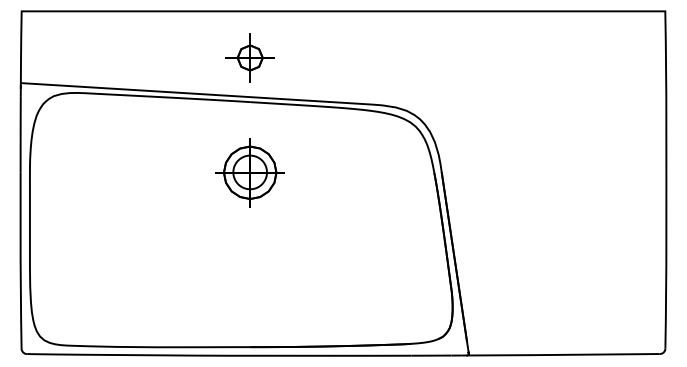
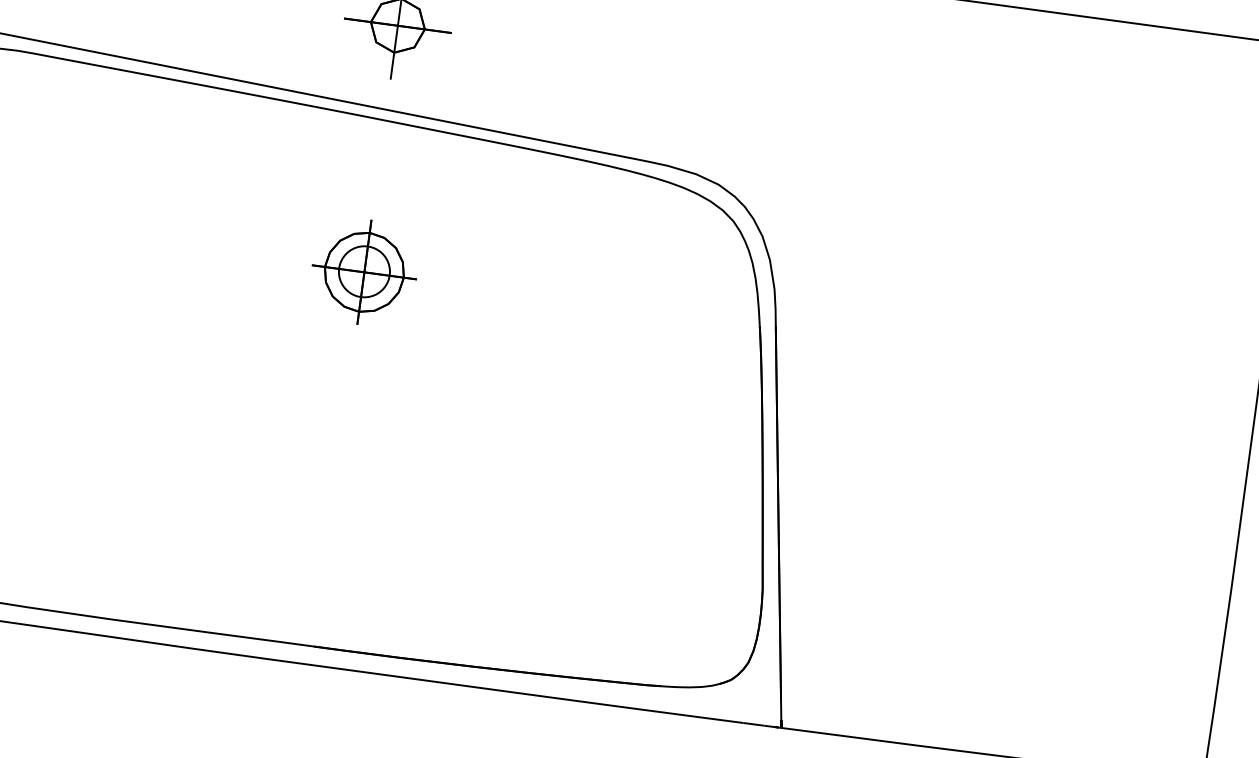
part: (249, 172) -> (363, 271), size x0.7

